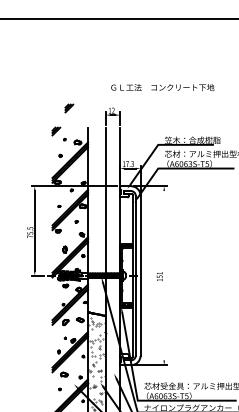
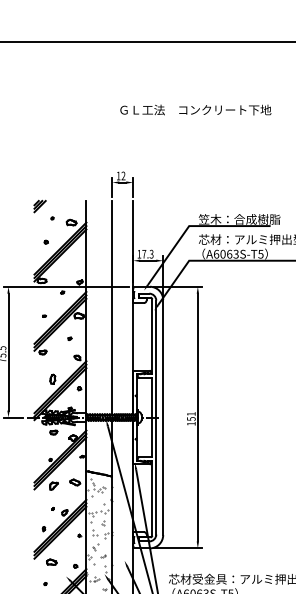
text: (162, 87) -> (195, 109), moved
part: (69, 108) -> (59, 172), removed
line: (164, 275) -> (198, 417), added

